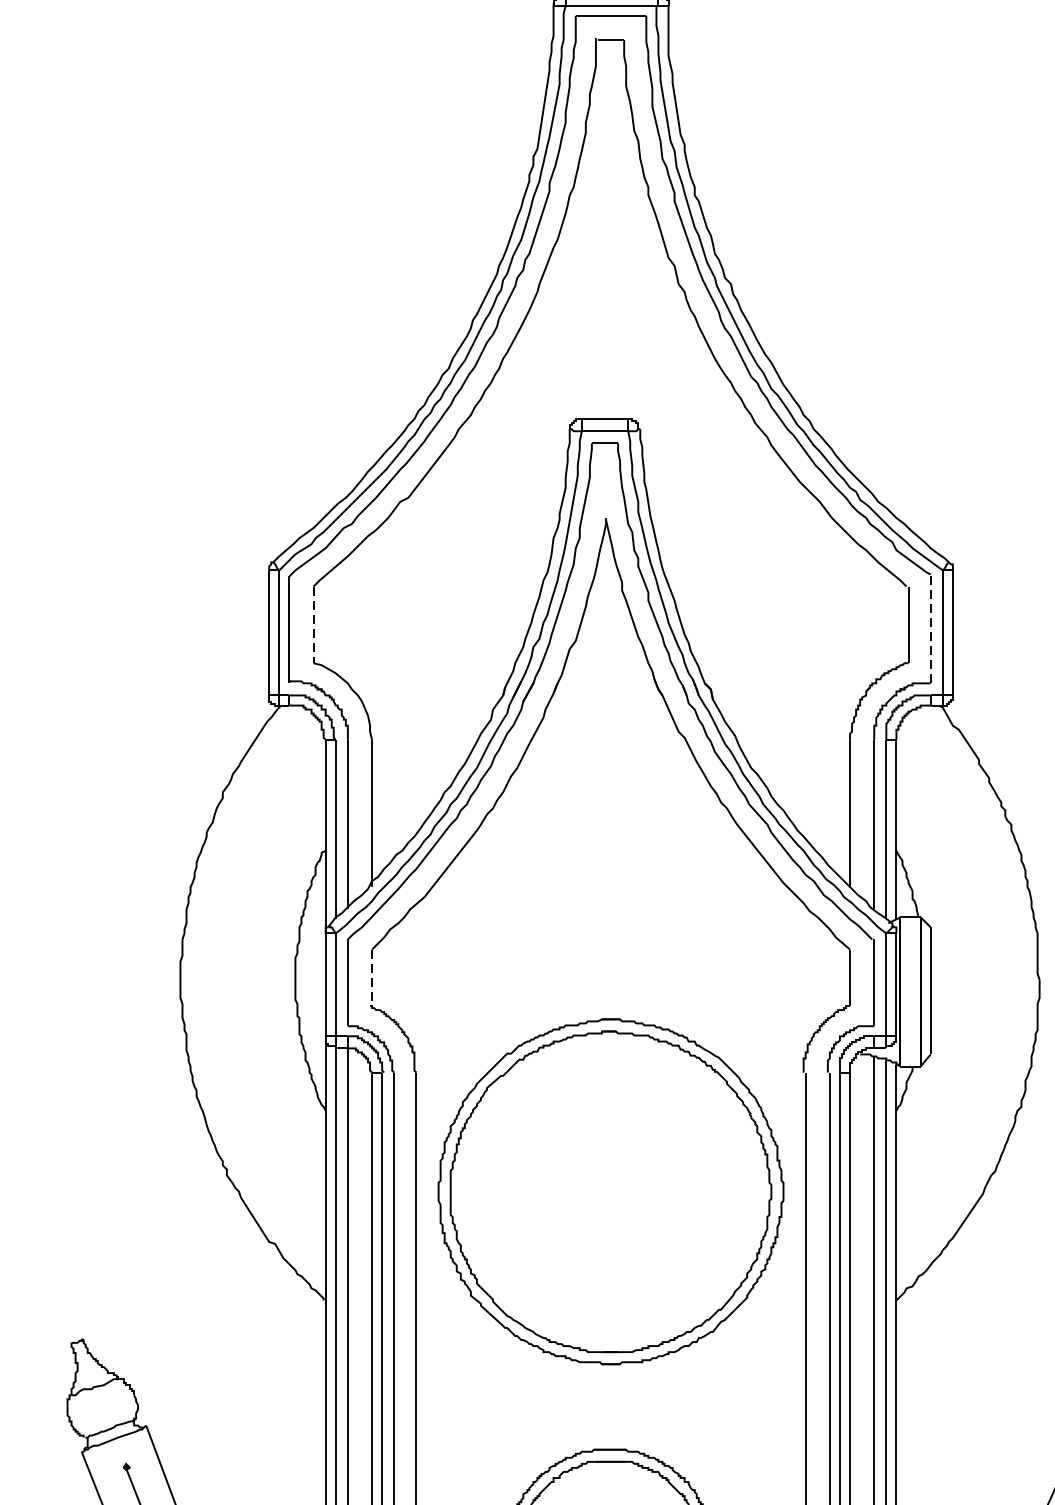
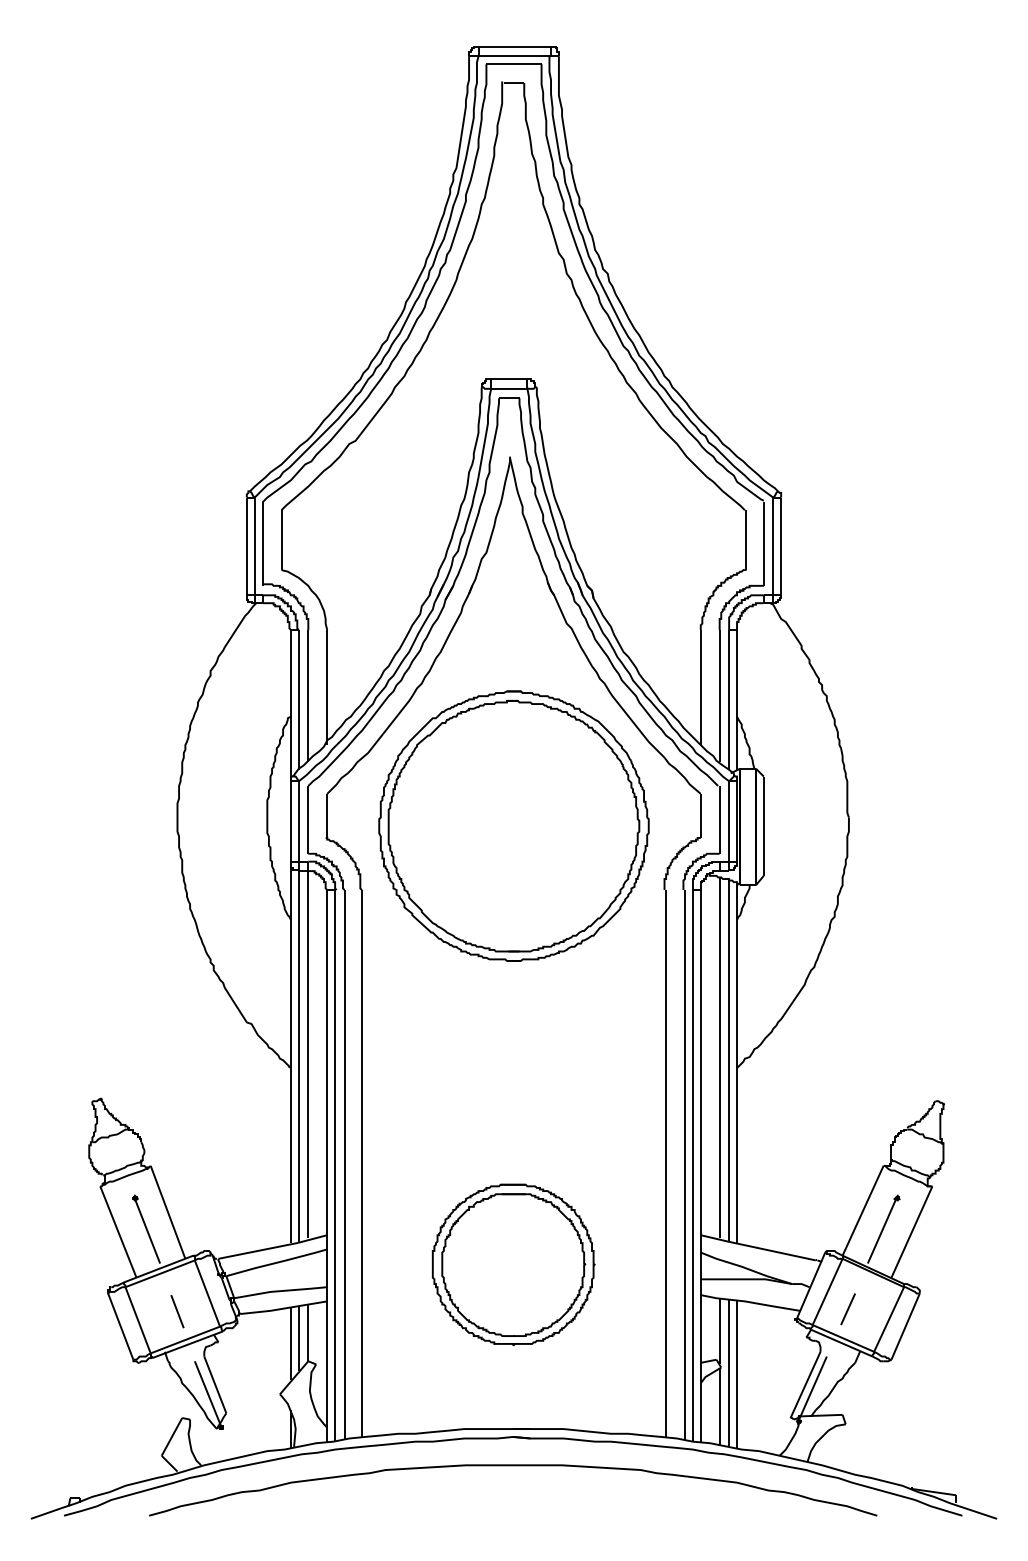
line: (313, 625) -> (281, 540), dashed -> solid
line: (930, 630) -> (763, 544), dashed -> solid
line: (372, 978) -> (327, 816), dashed -> solid
part: (610, 1190) -> (513, 825), moved

